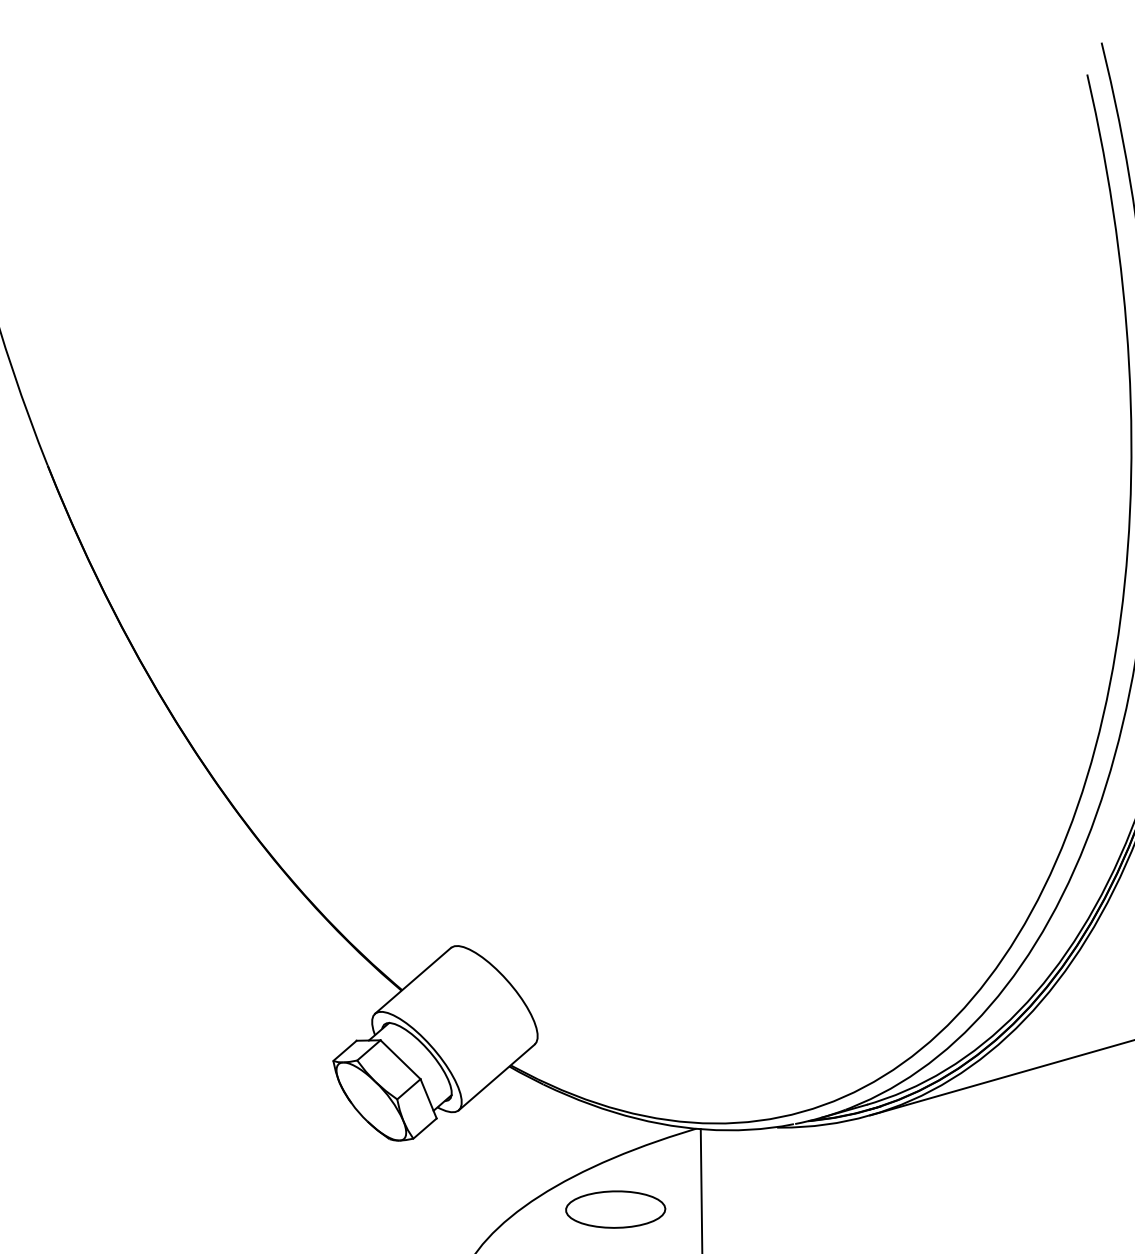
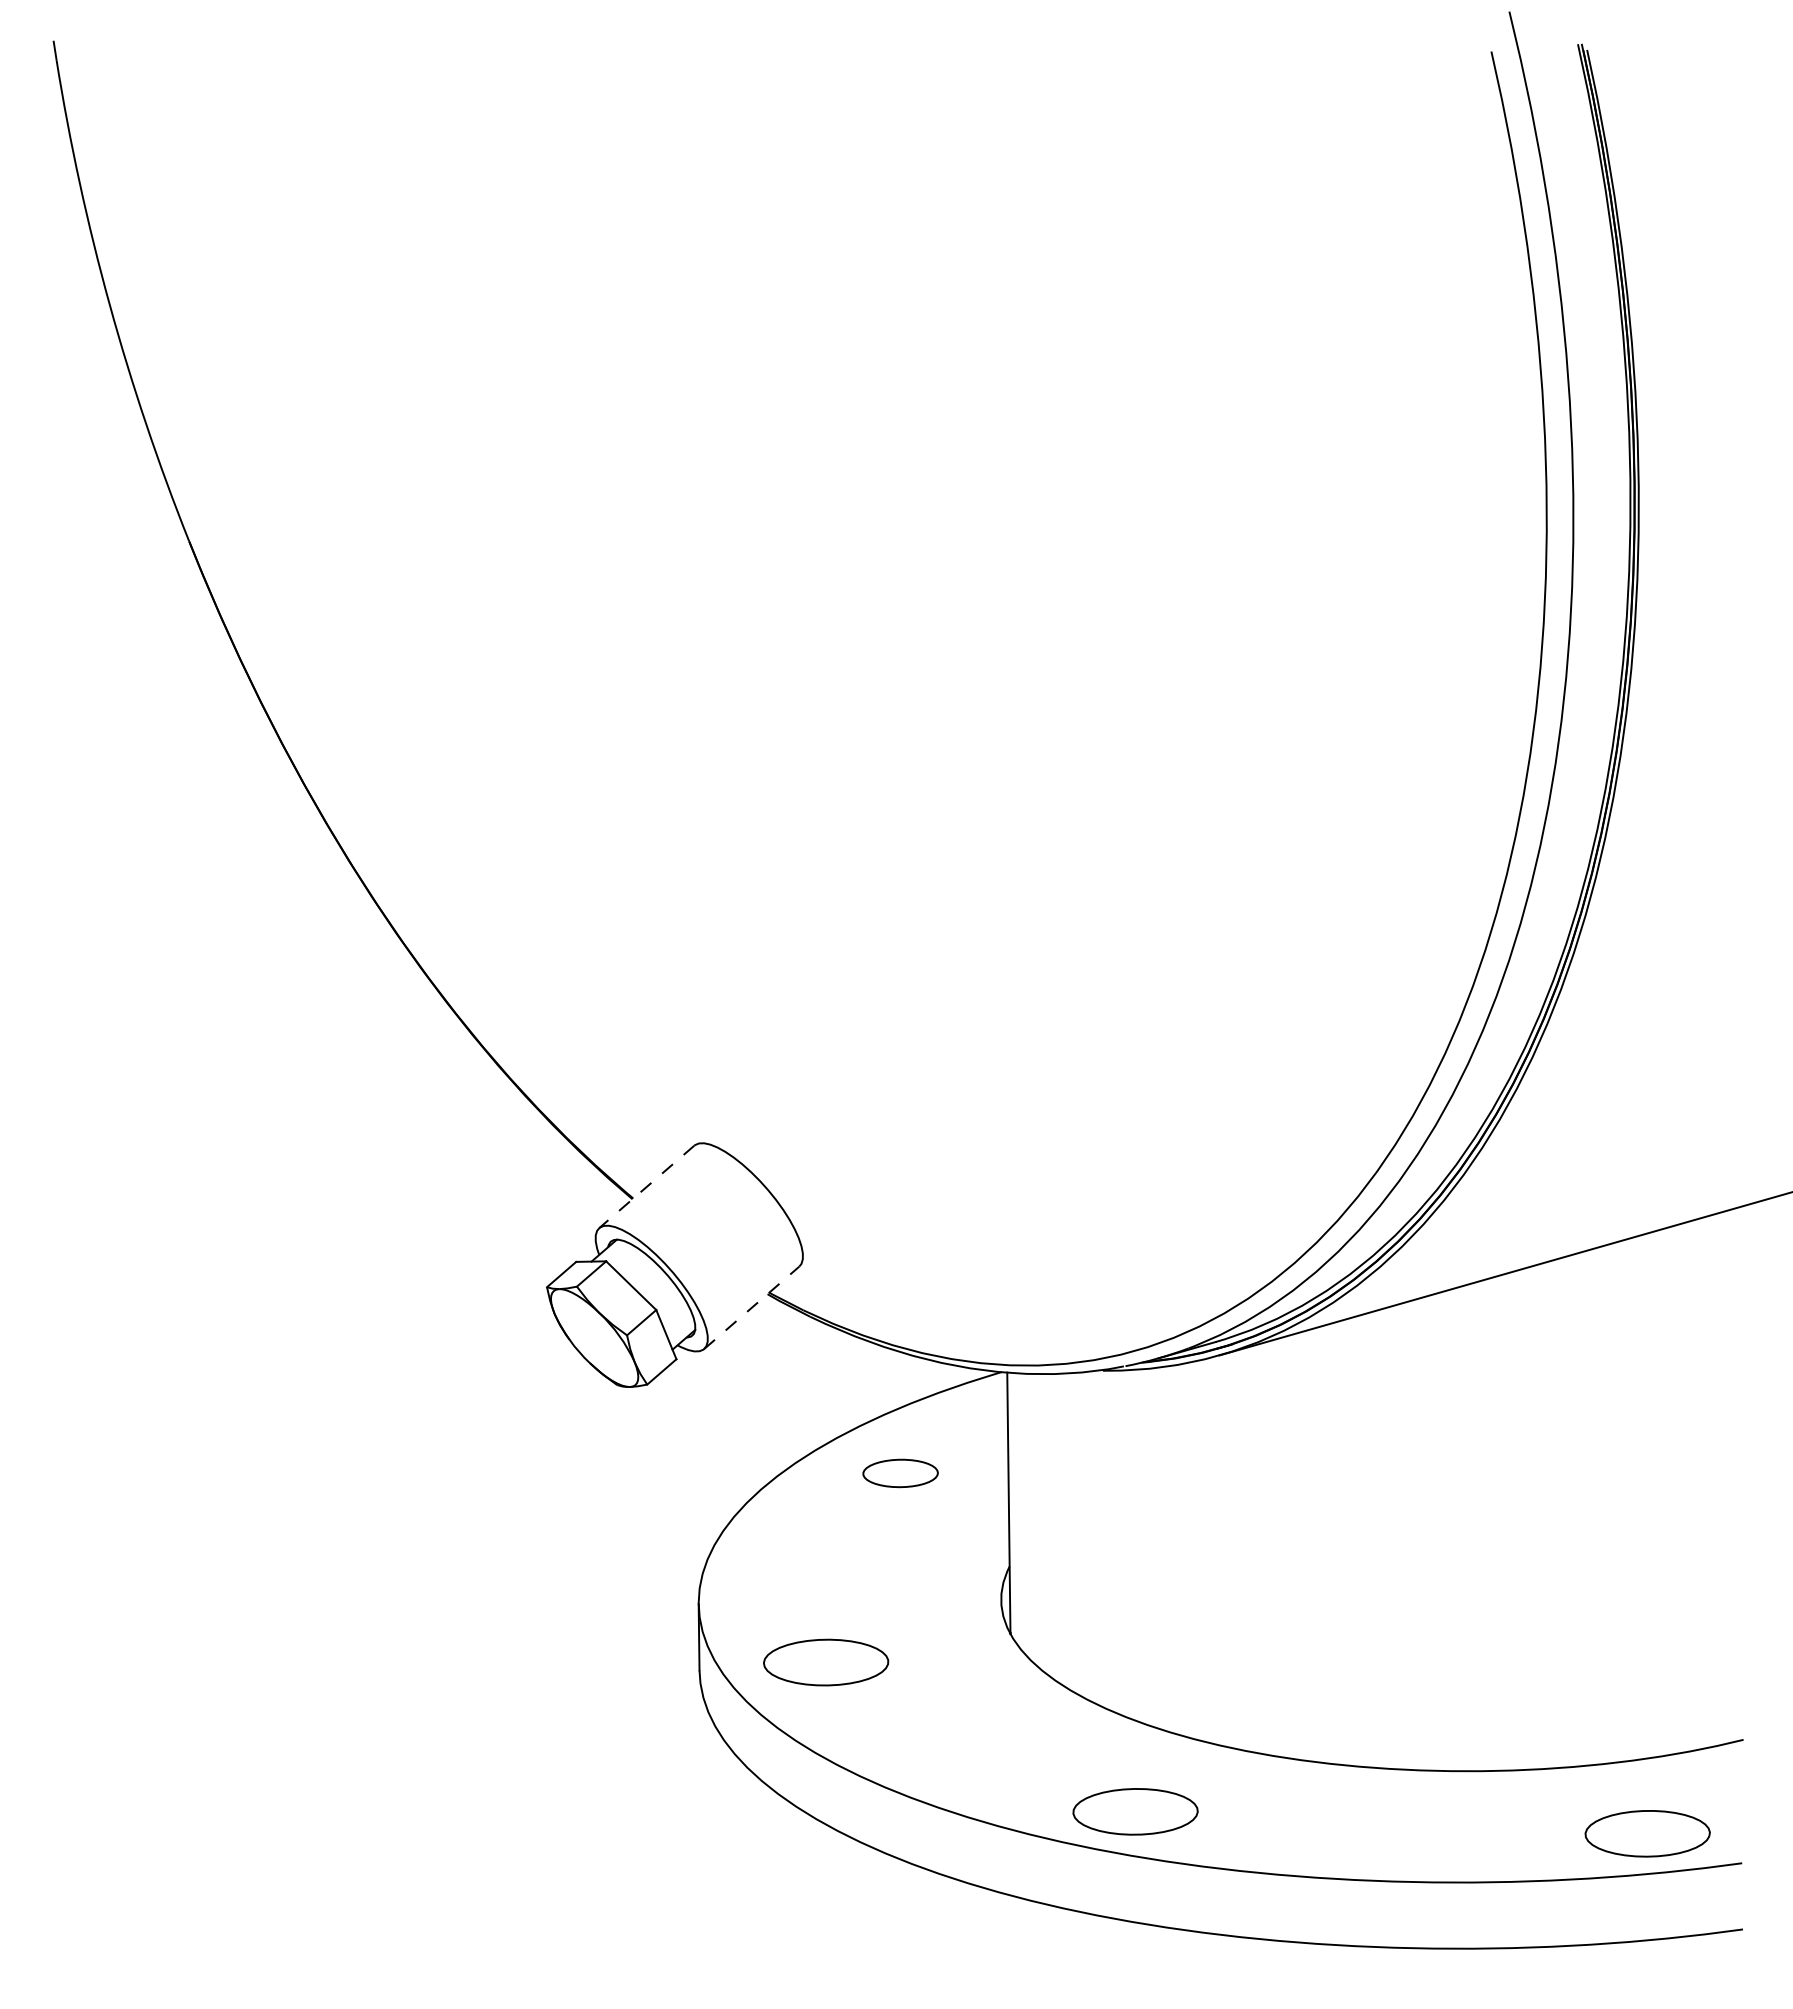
line: (412, 980) -> (646, 1186), solid -> dashed
line: (496, 1077) -> (751, 1307), solid -> dashed
part: (615, 1209) -> (900, 1473), size x0.6

